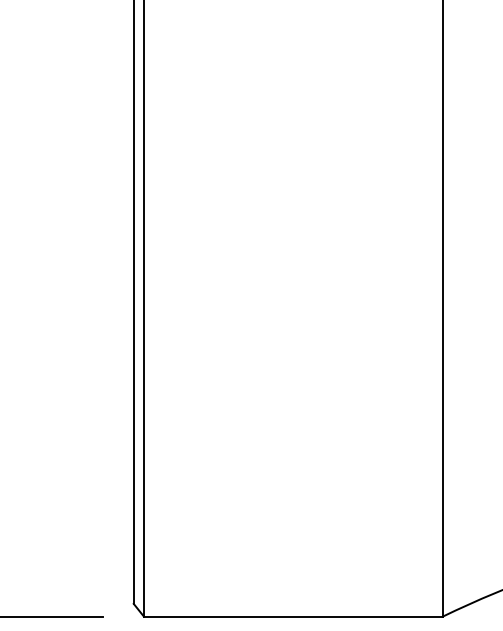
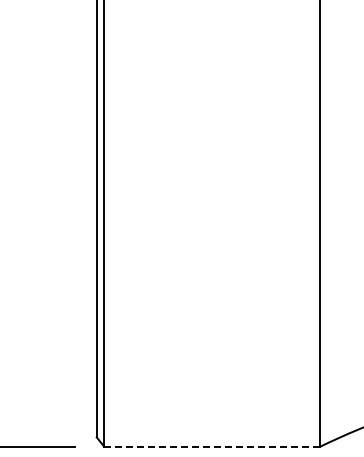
line: (293, 616) -> (212, 446), solid -> dashed

